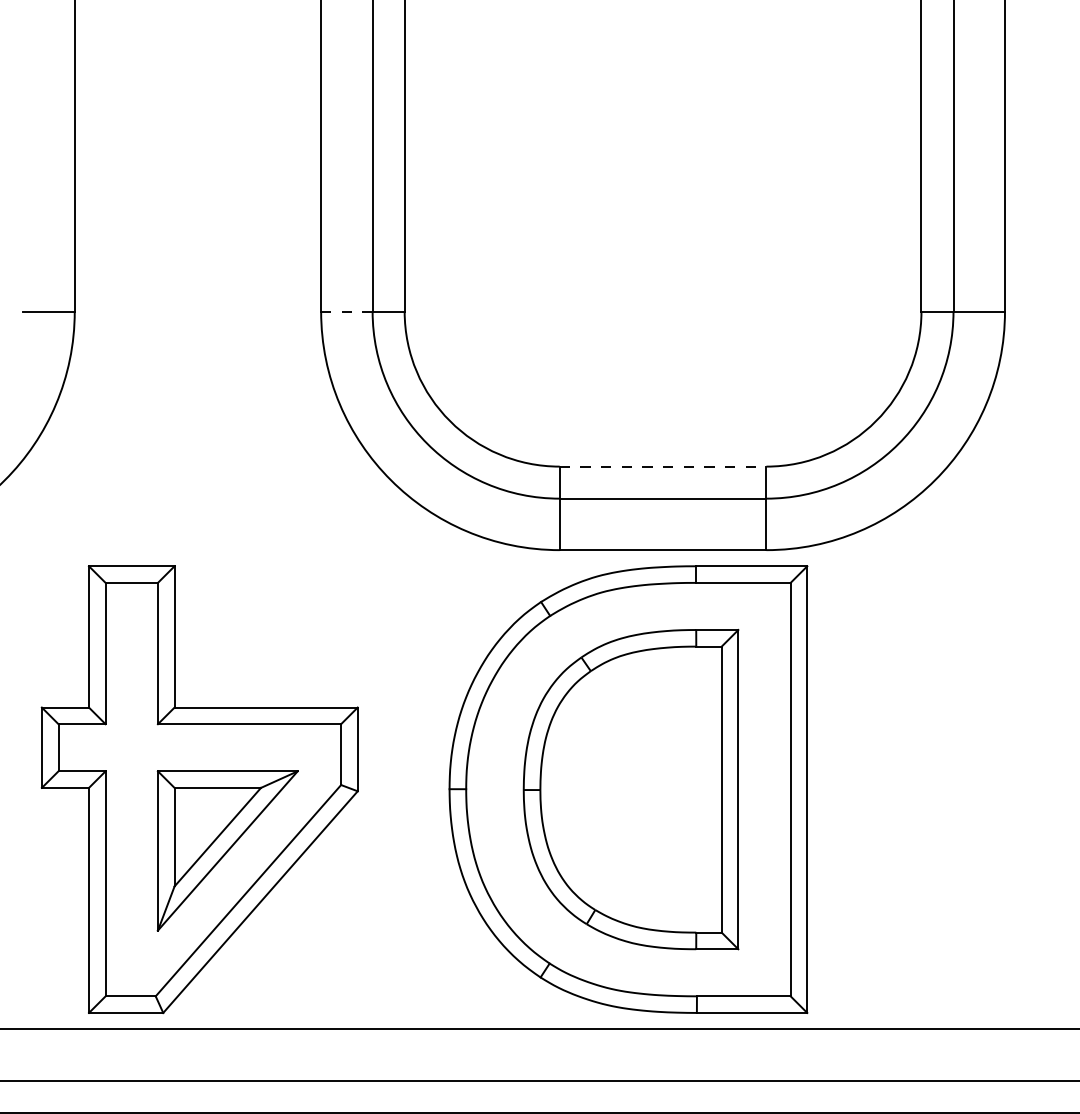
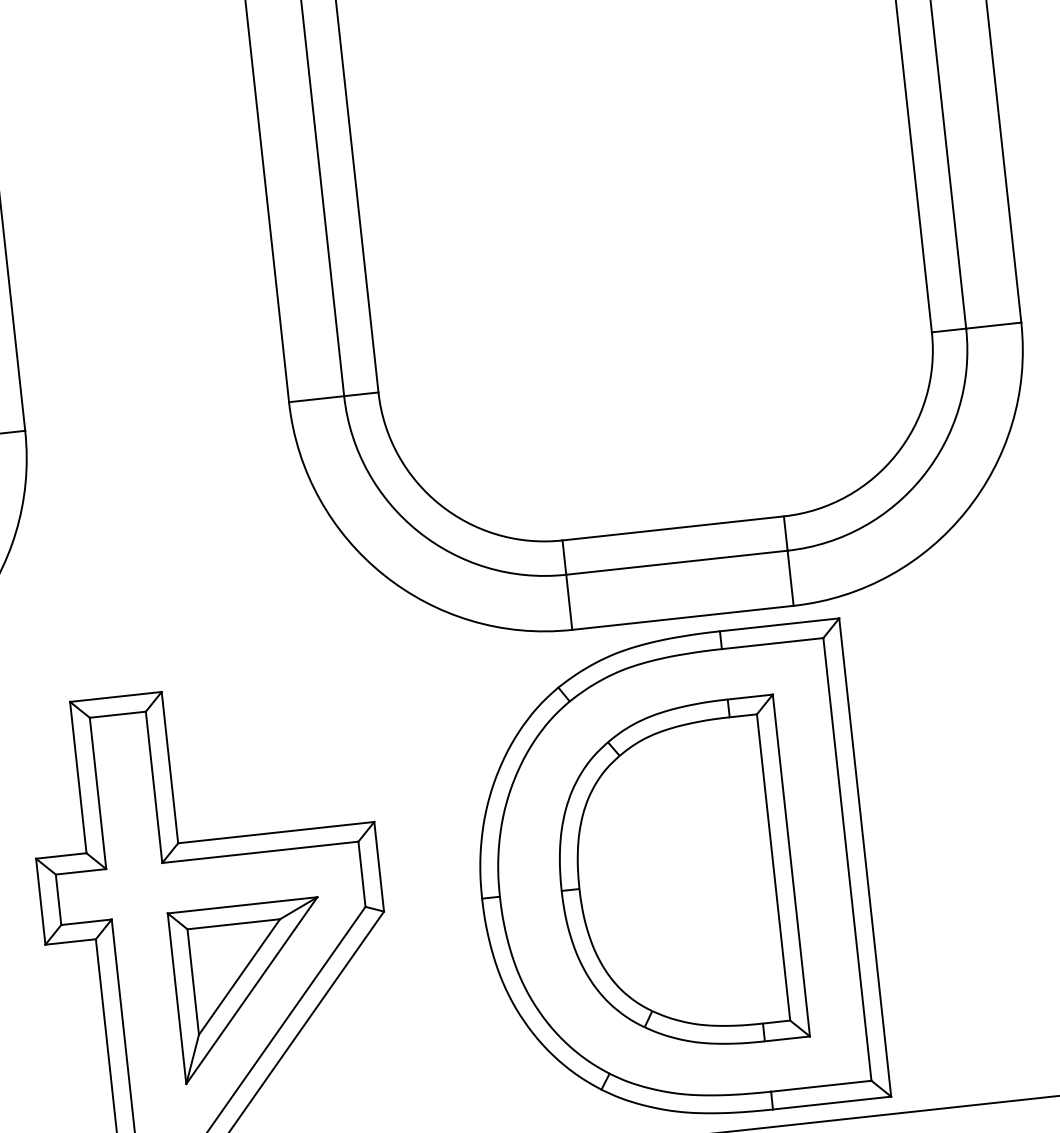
line: (346, 311) -> (316, 399), dashed -> solid
line: (663, 466) -> (673, 528), dashed -> solid

